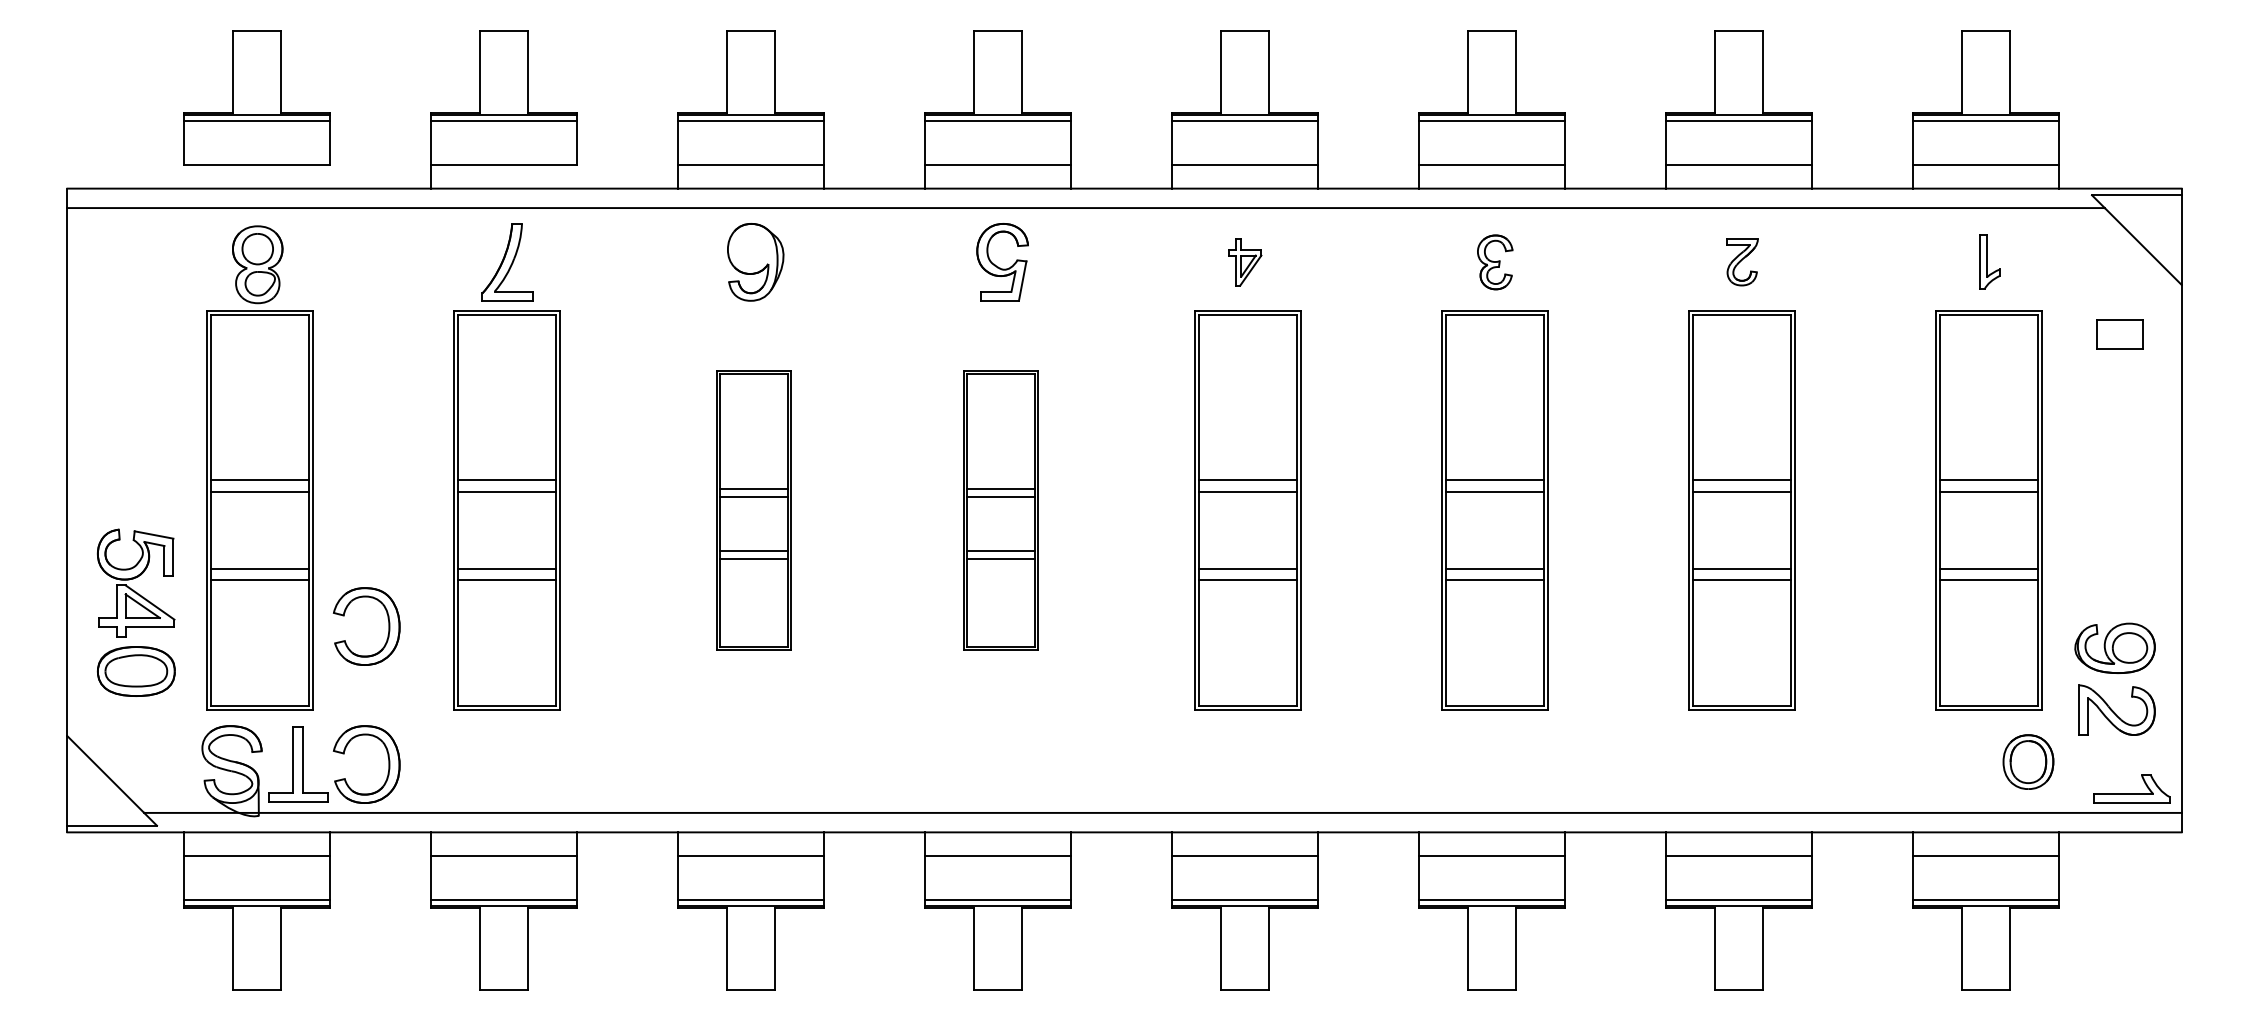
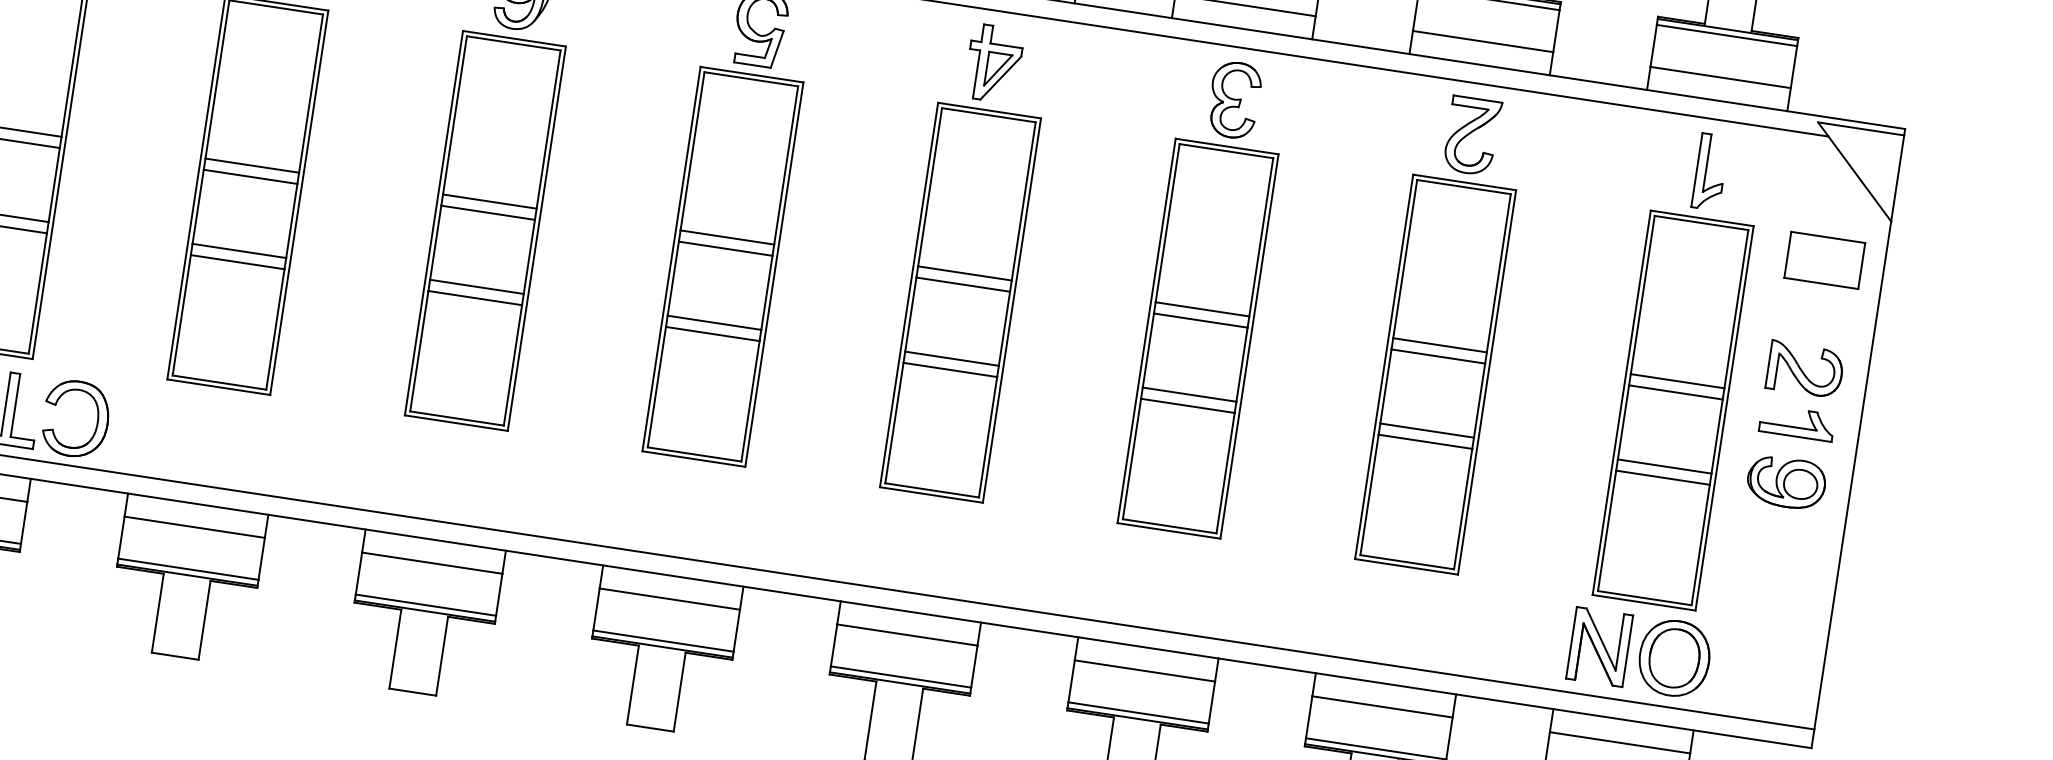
part: (1245, 262) -> (994, 63), size x1.67
part: (1494, 262) -> (1233, 100), size x1.43
part: (1742, 262) -> (1472, 136), size x1.67
part: (1989, 262) -> (1709, 172), size x1.43
part: (2119, 334) -> (1824, 260), size x1.67
part: (753, 510) -> (484, 230), size x1.43
part: (1000, 510) -> (722, 266), size x1.43
part: (388, 626) -> (117, 289), removed
part: (2114, 647) -> (1785, 481), moved
part: (2116, 709) -> (1804, 368), moved
part: (1950, 761) -> (1599, 646), added
part: (2028, 761) -> (1674, 657), size x1.43
part: (2131, 788) -> (1796, 422), moved

